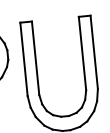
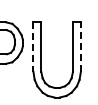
line: (93, 53) -> (80, 47), solid -> dashed
line: (24, 60) -> (33, 47), solid -> dashed

